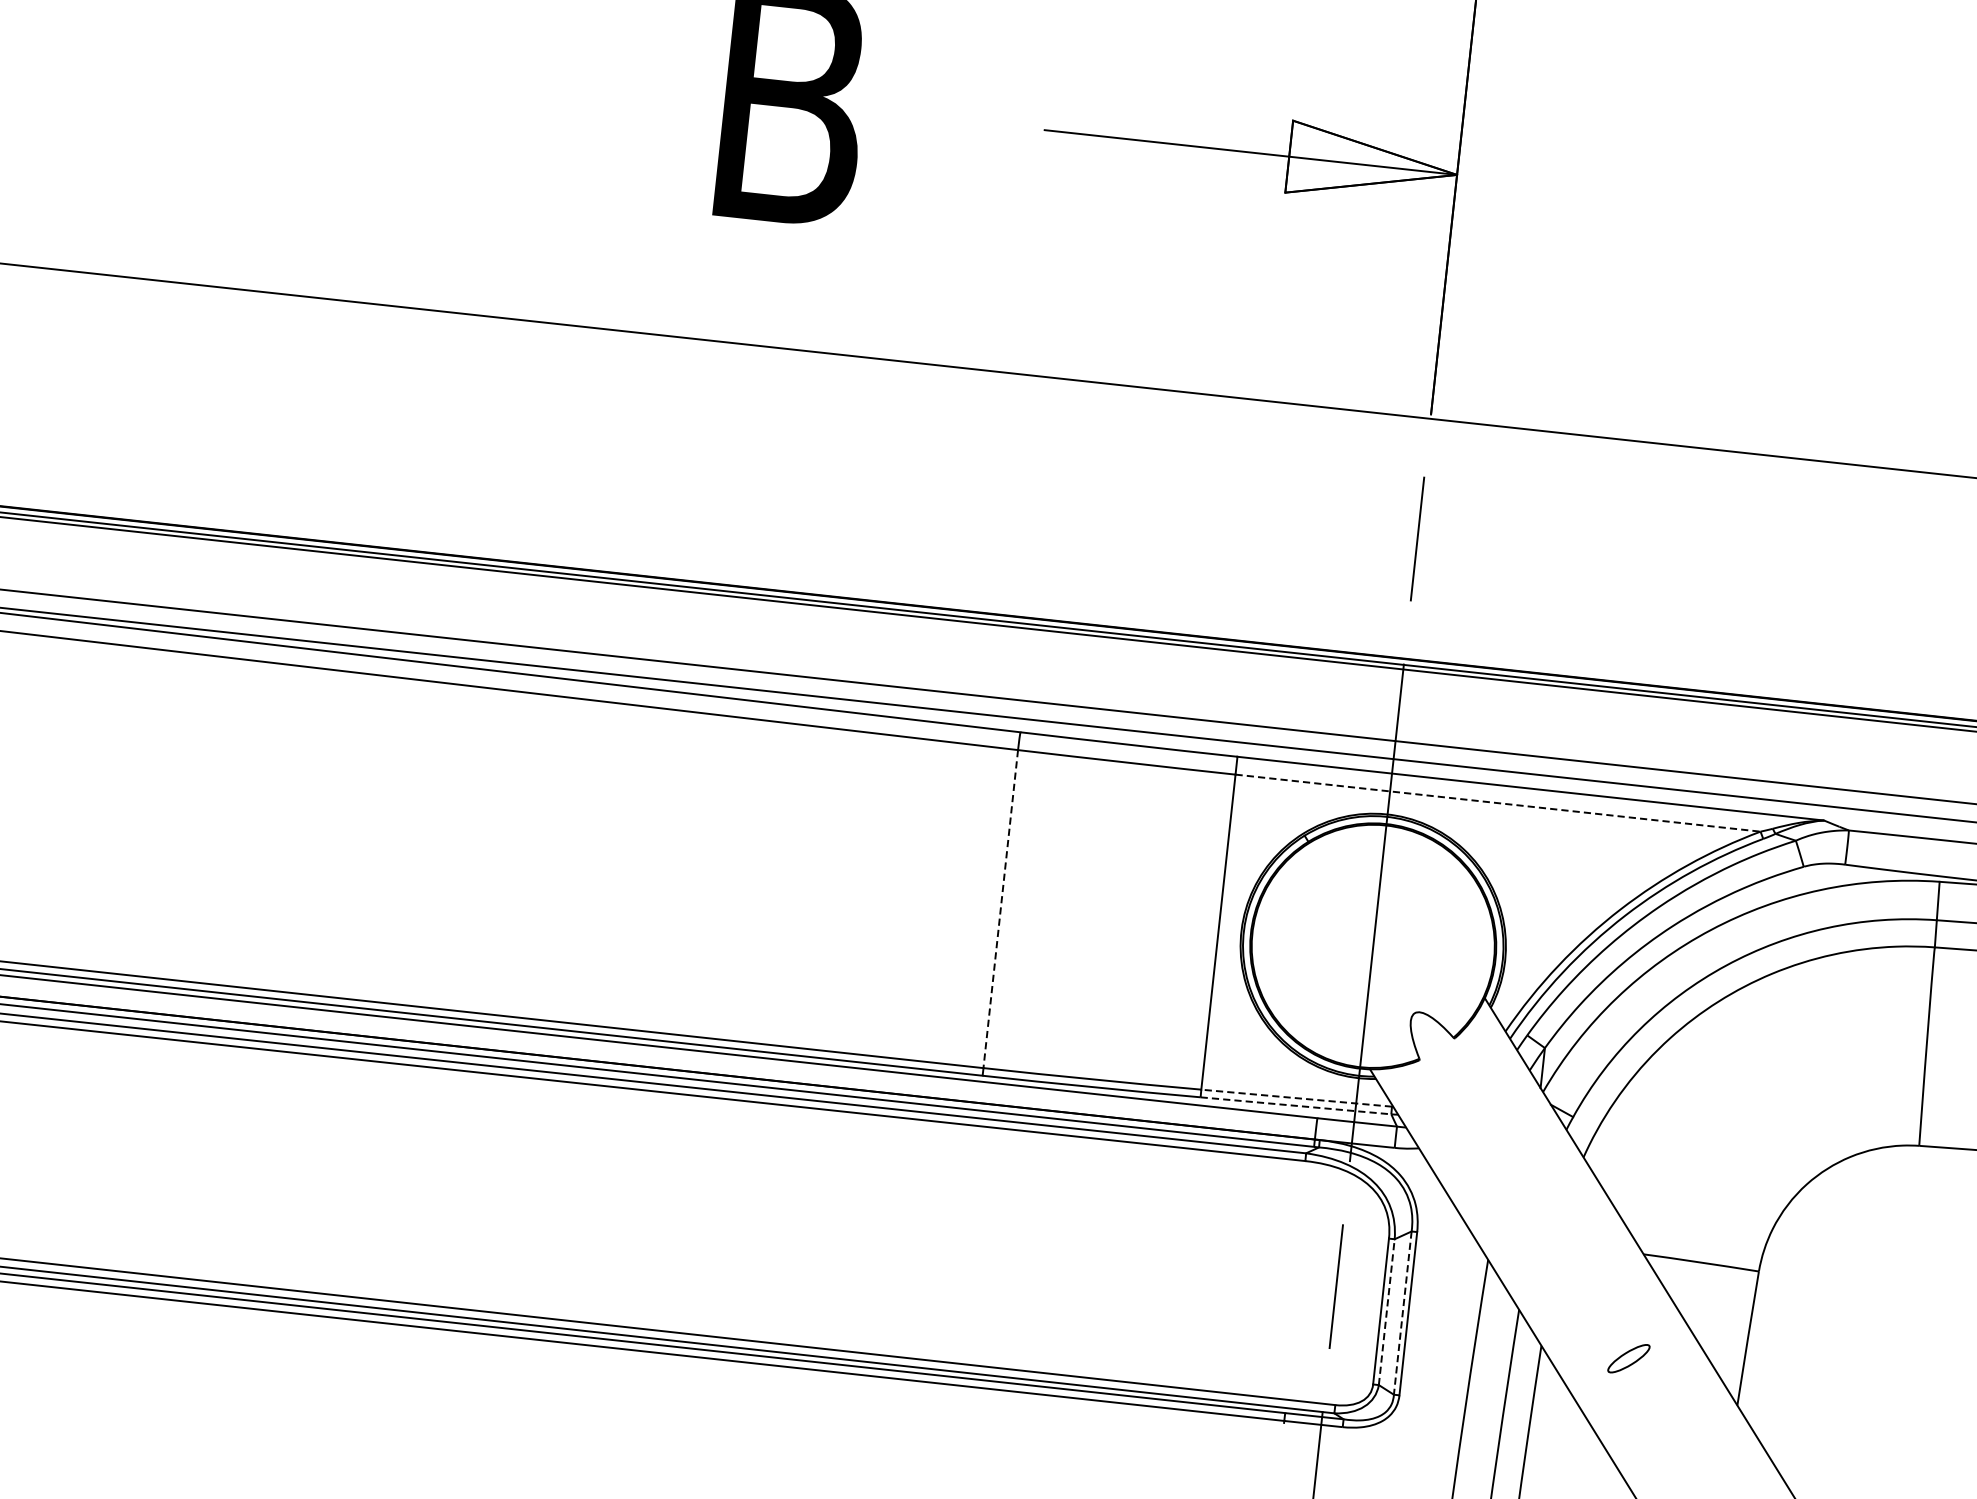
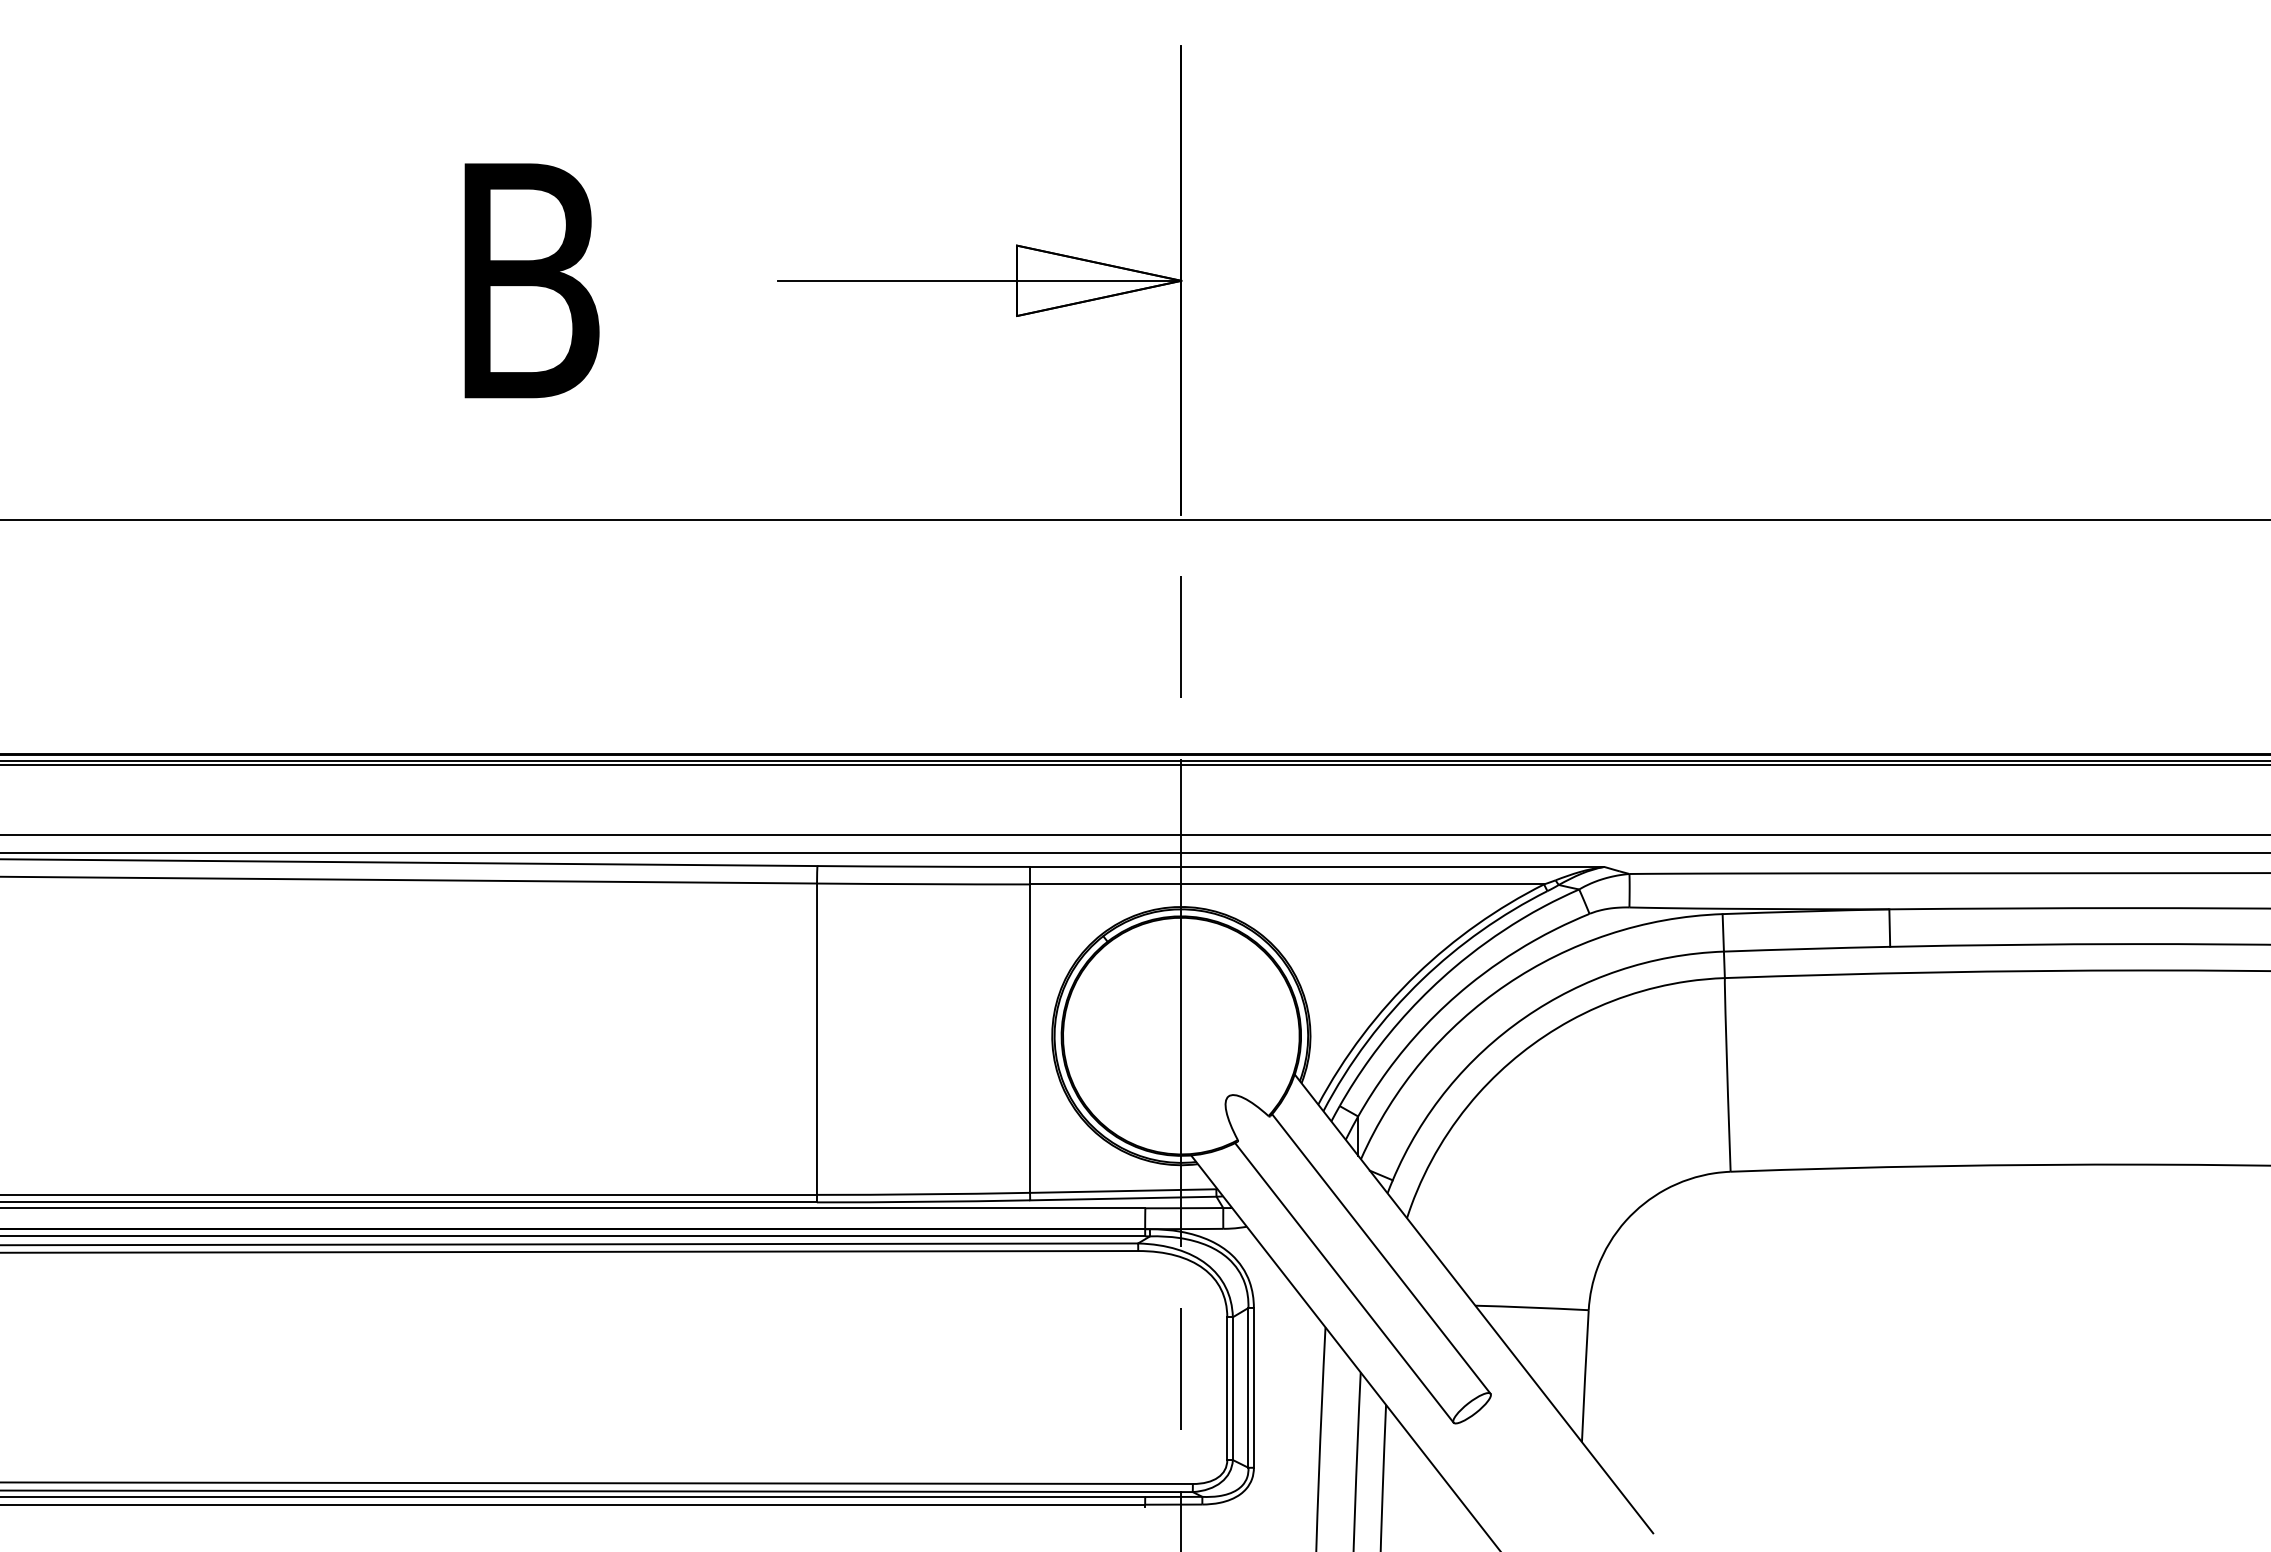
line: (1498, 803) -> (1287, 884), dashed -> solid
line: (1000, 909) -> (816, 1039), dashed -> solid
line: (1295, 1098) -> (1122, 1191), dashed -> solid
line: (1296, 1105) -> (1123, 1198), dashed -> solid
line: (1553, 1190) -> (1381, 1253), added
line: (1512, 1216) -> (1344, 1282), added
line: (1386, 1311) -> (1232, 1388), dashed -> solid
line: (1402, 1312) -> (1248, 1387), dashed -> solid

